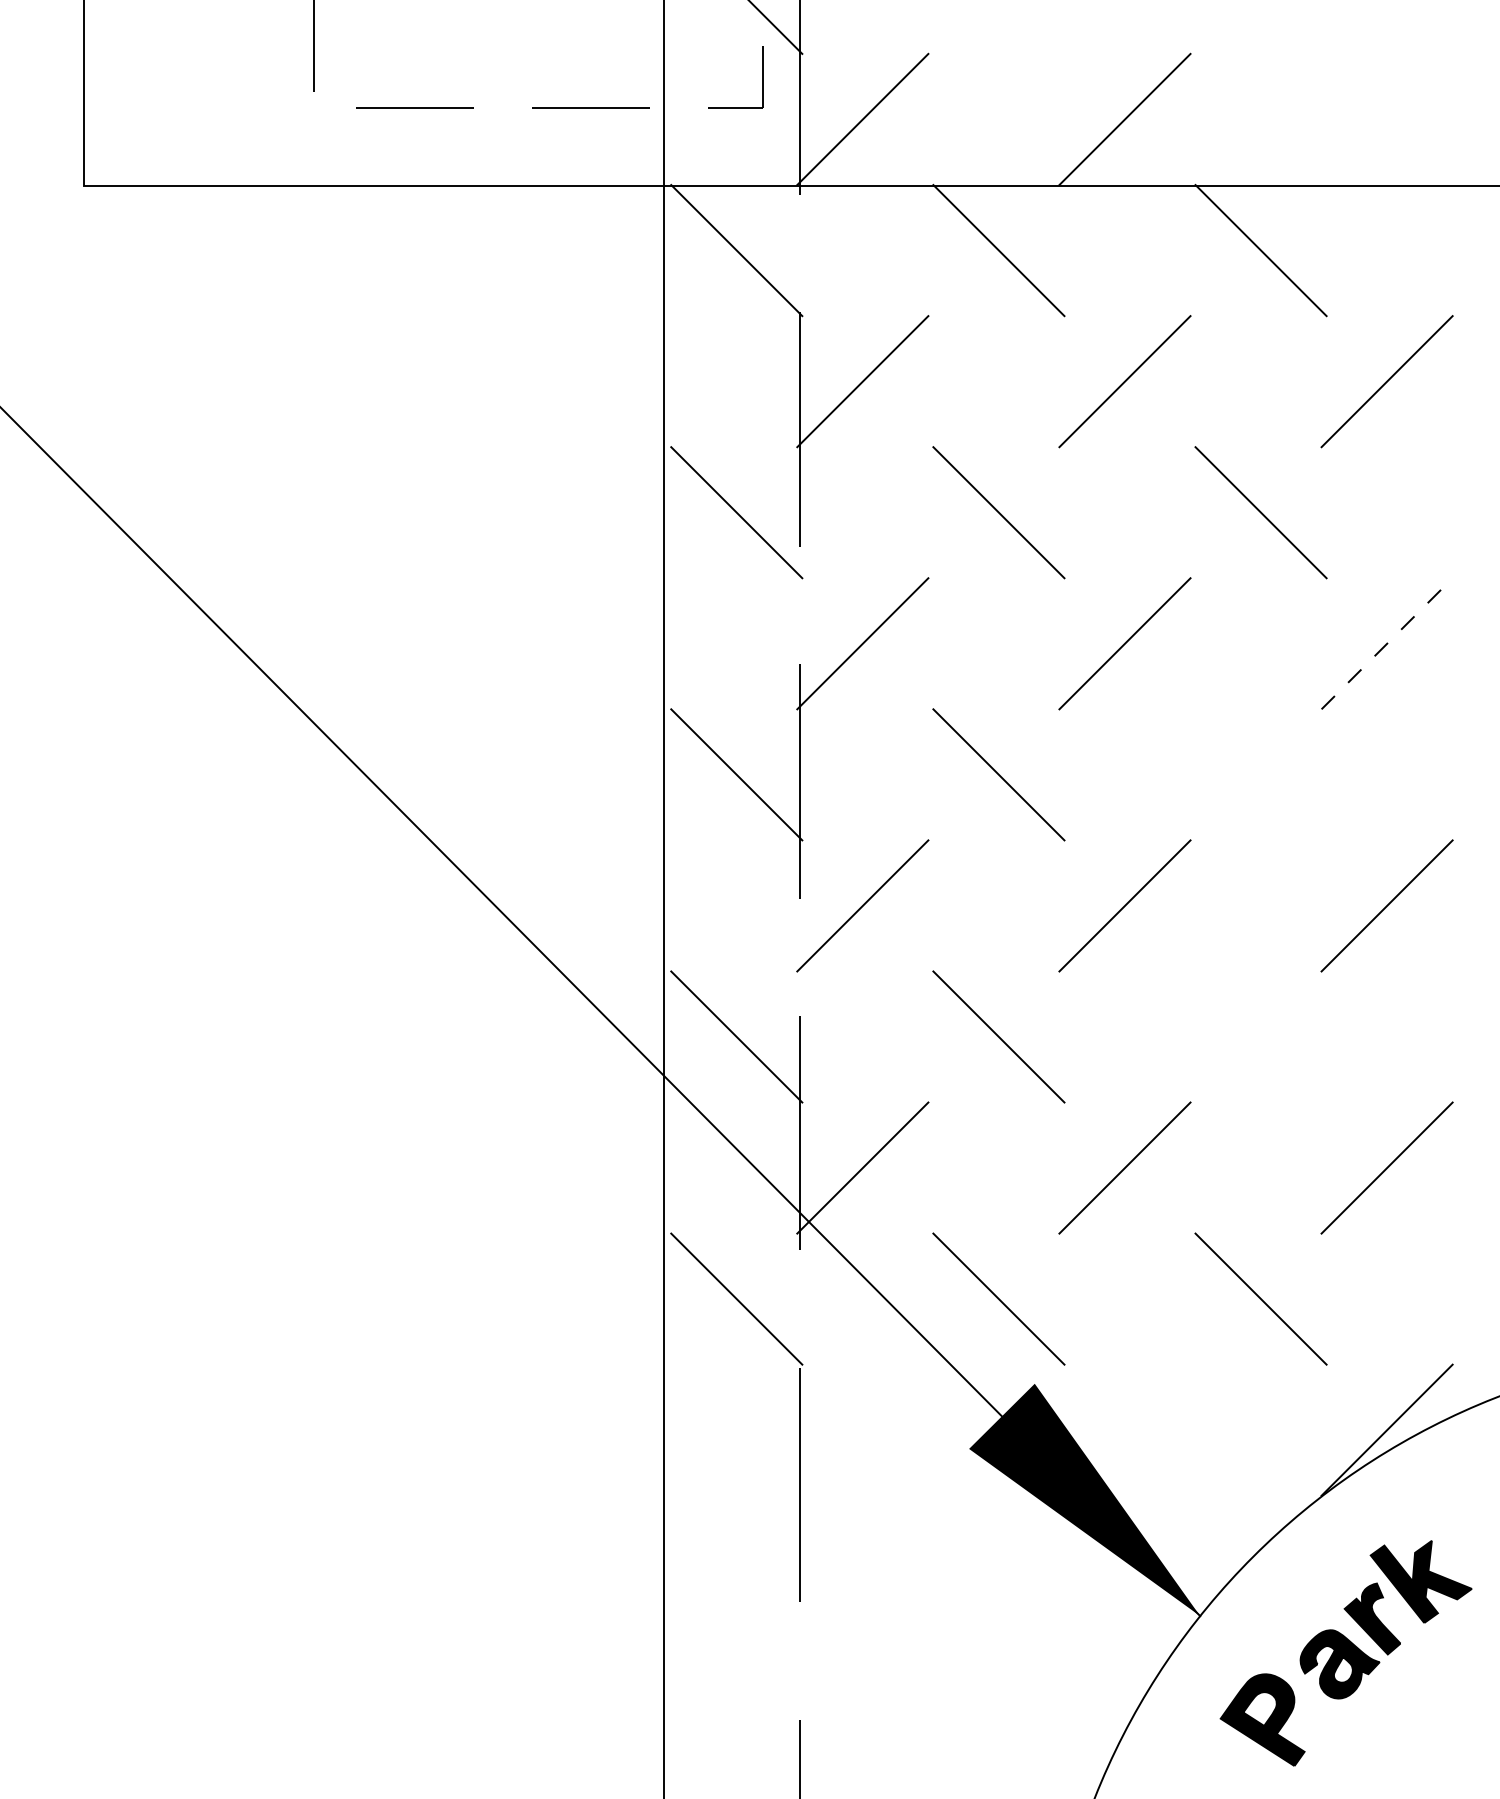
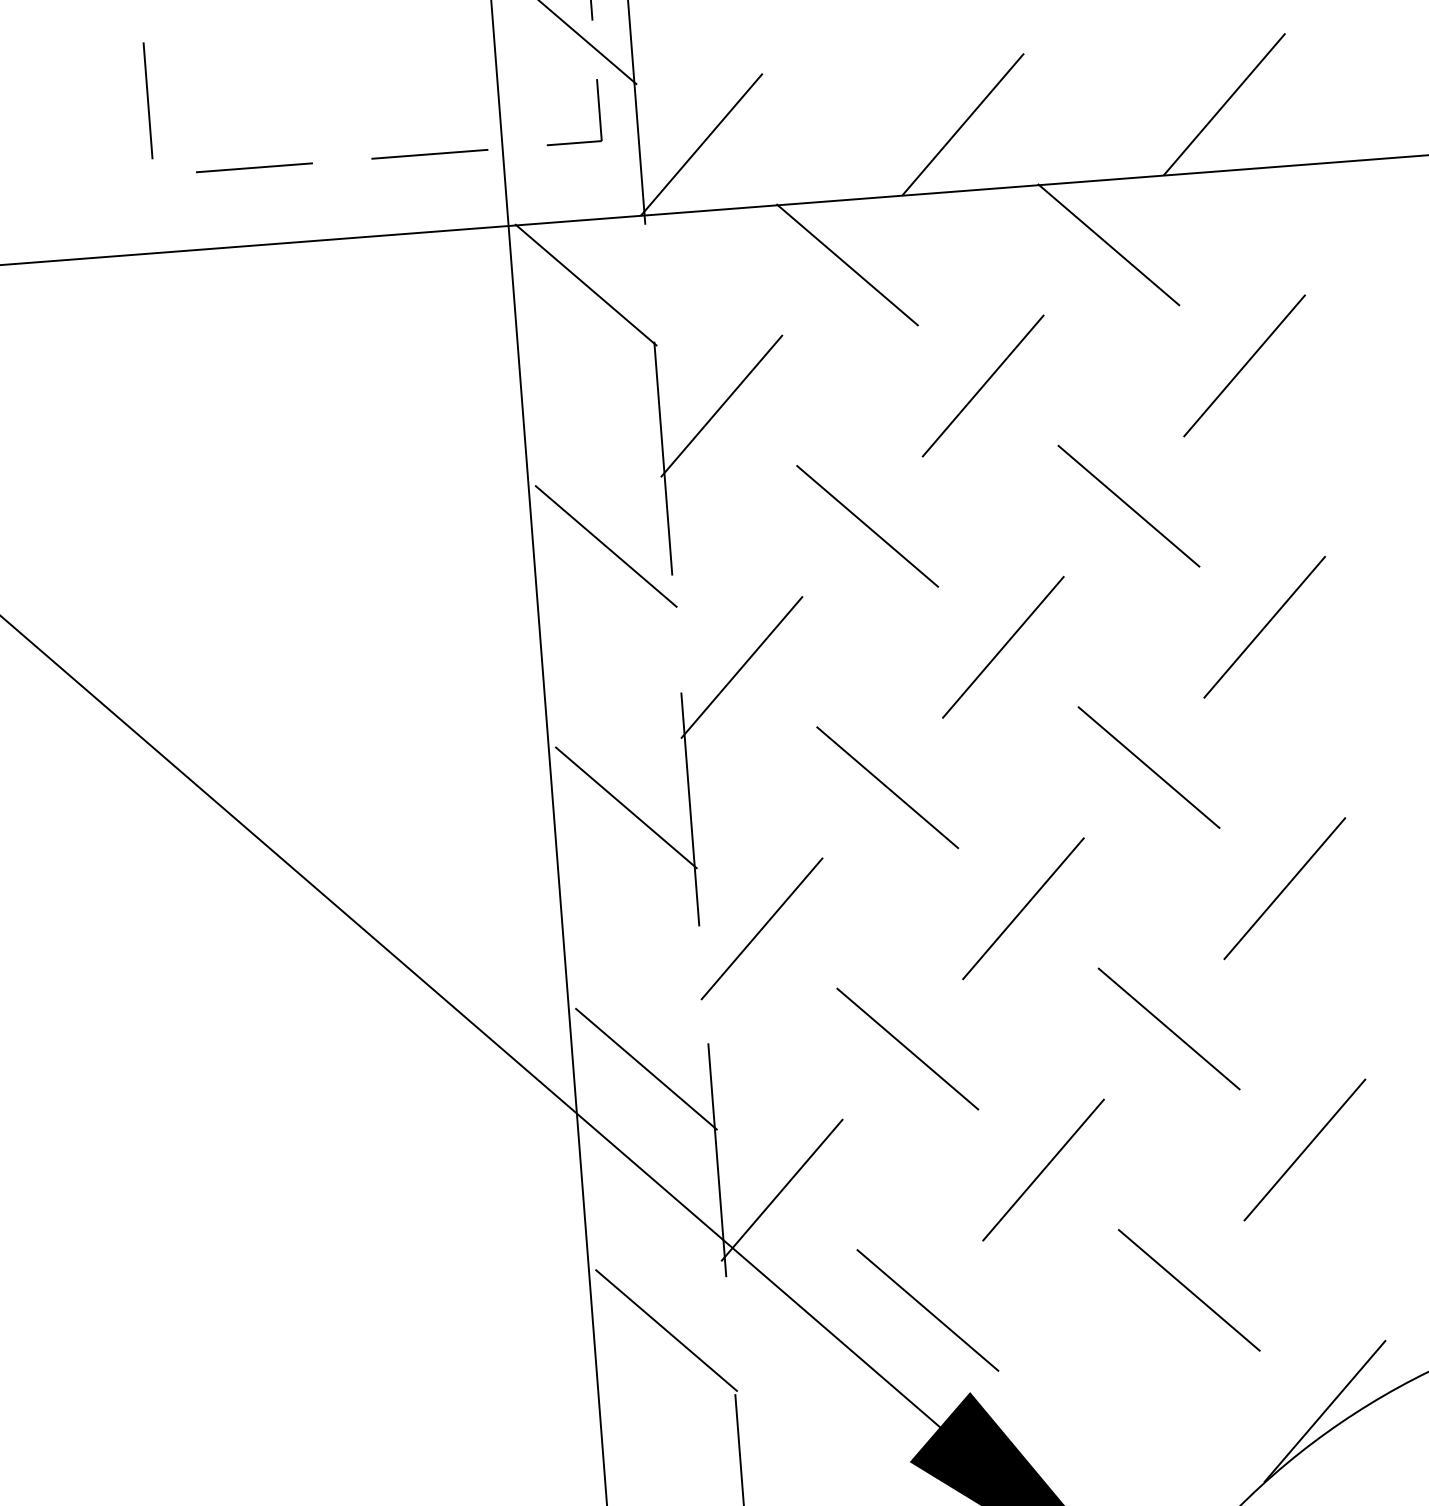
line: (1386, 119) -> (1223, 104), added
line: (1387, 643) -> (1265, 626), dashed -> solid
line: (1260, 774) -> (1148, 767), added
line: (1260, 1036) -> (1168, 1028), added

